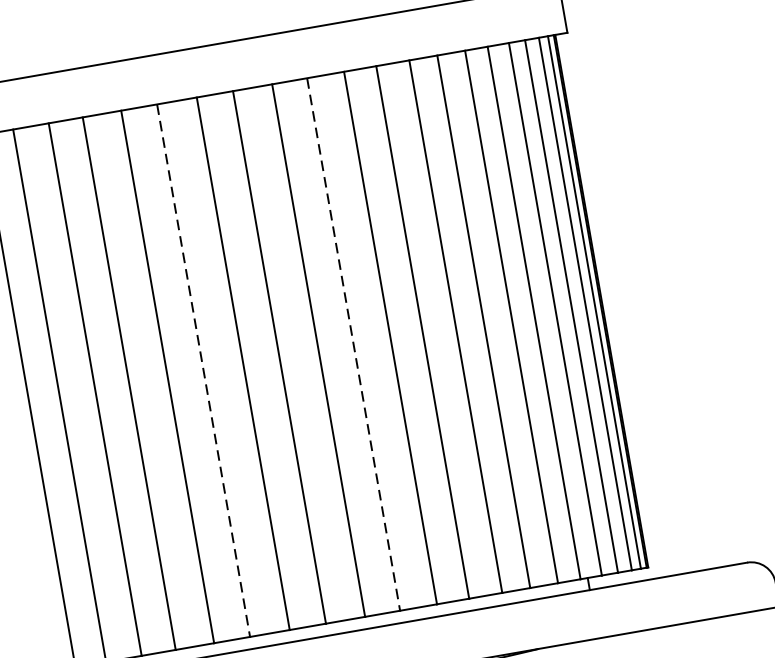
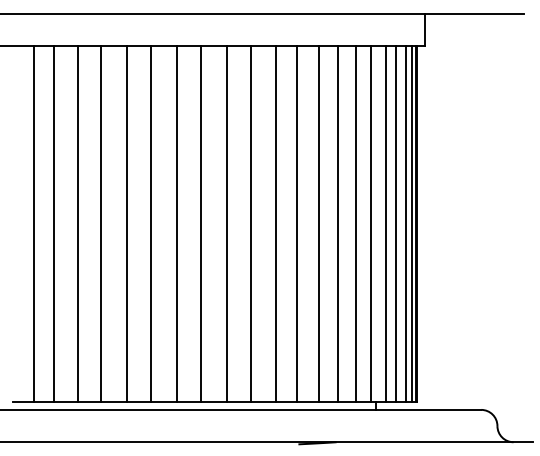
line: (353, 343) -> (250, 223), dashed -> solid
line: (203, 370) -> (150, 223), dashed -> solid

